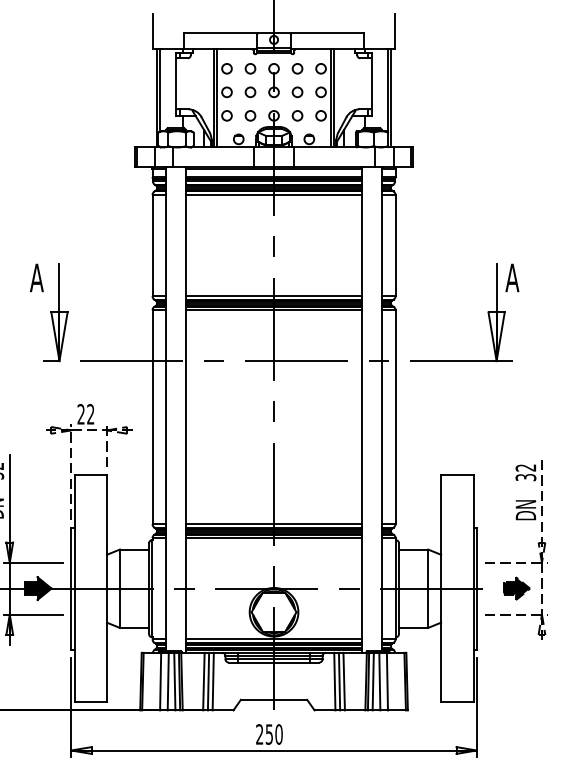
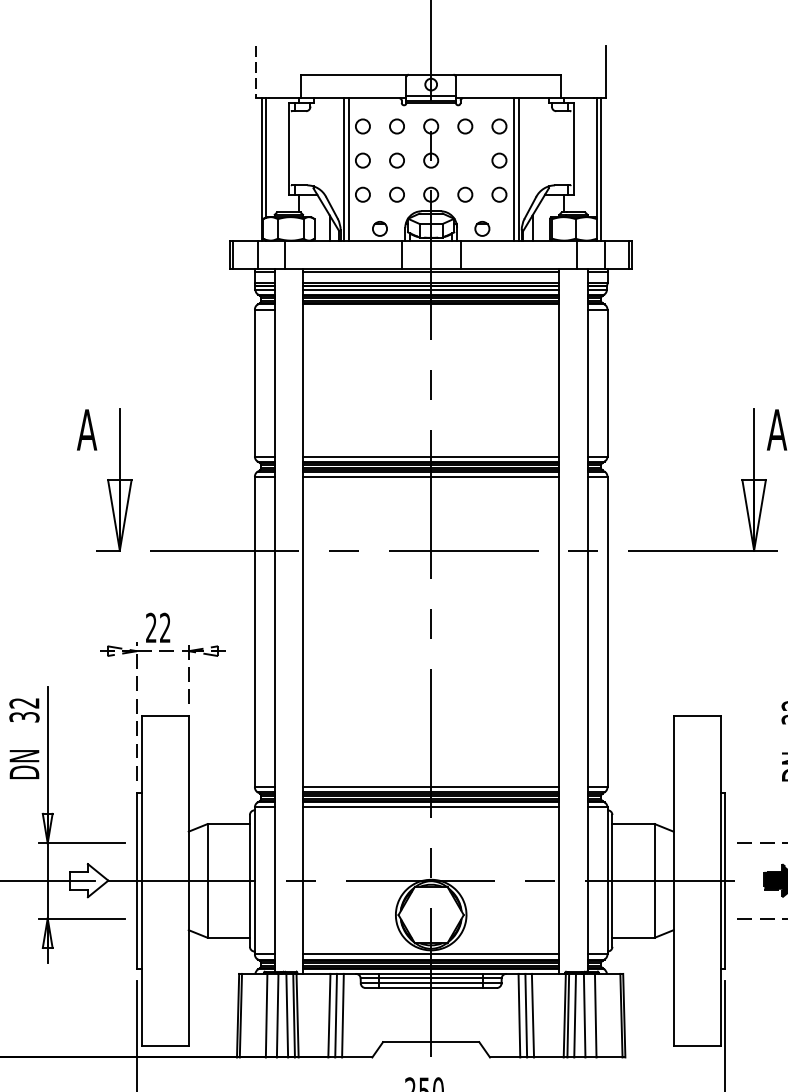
line: (153, 31) -> (256, 72), solid -> dashed
circle: (297, 92) -> (465, 160), removed
line: (273, 194) -> (430, 308), removed
fill: (38, 588) -> (89, 880), removed

